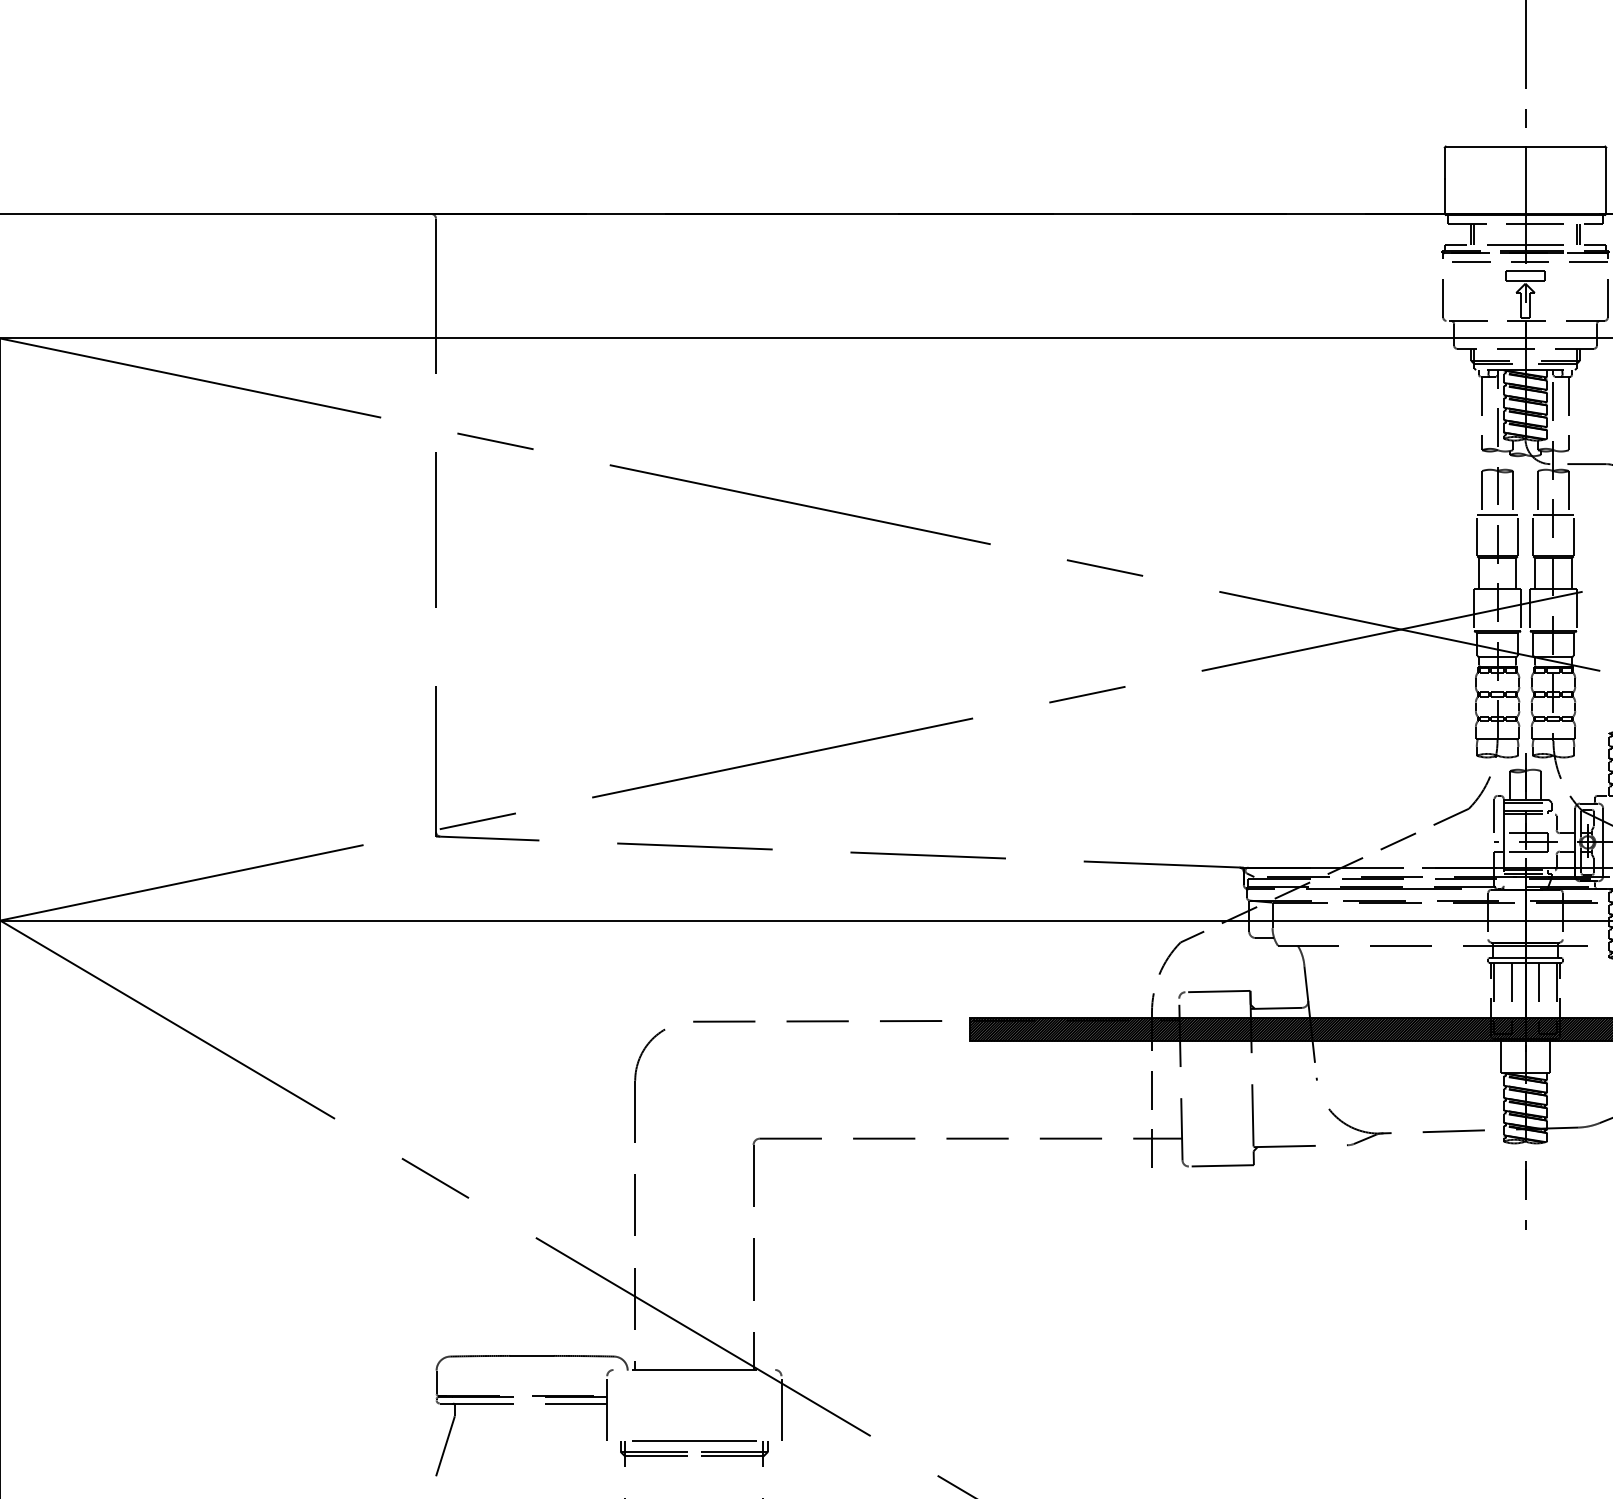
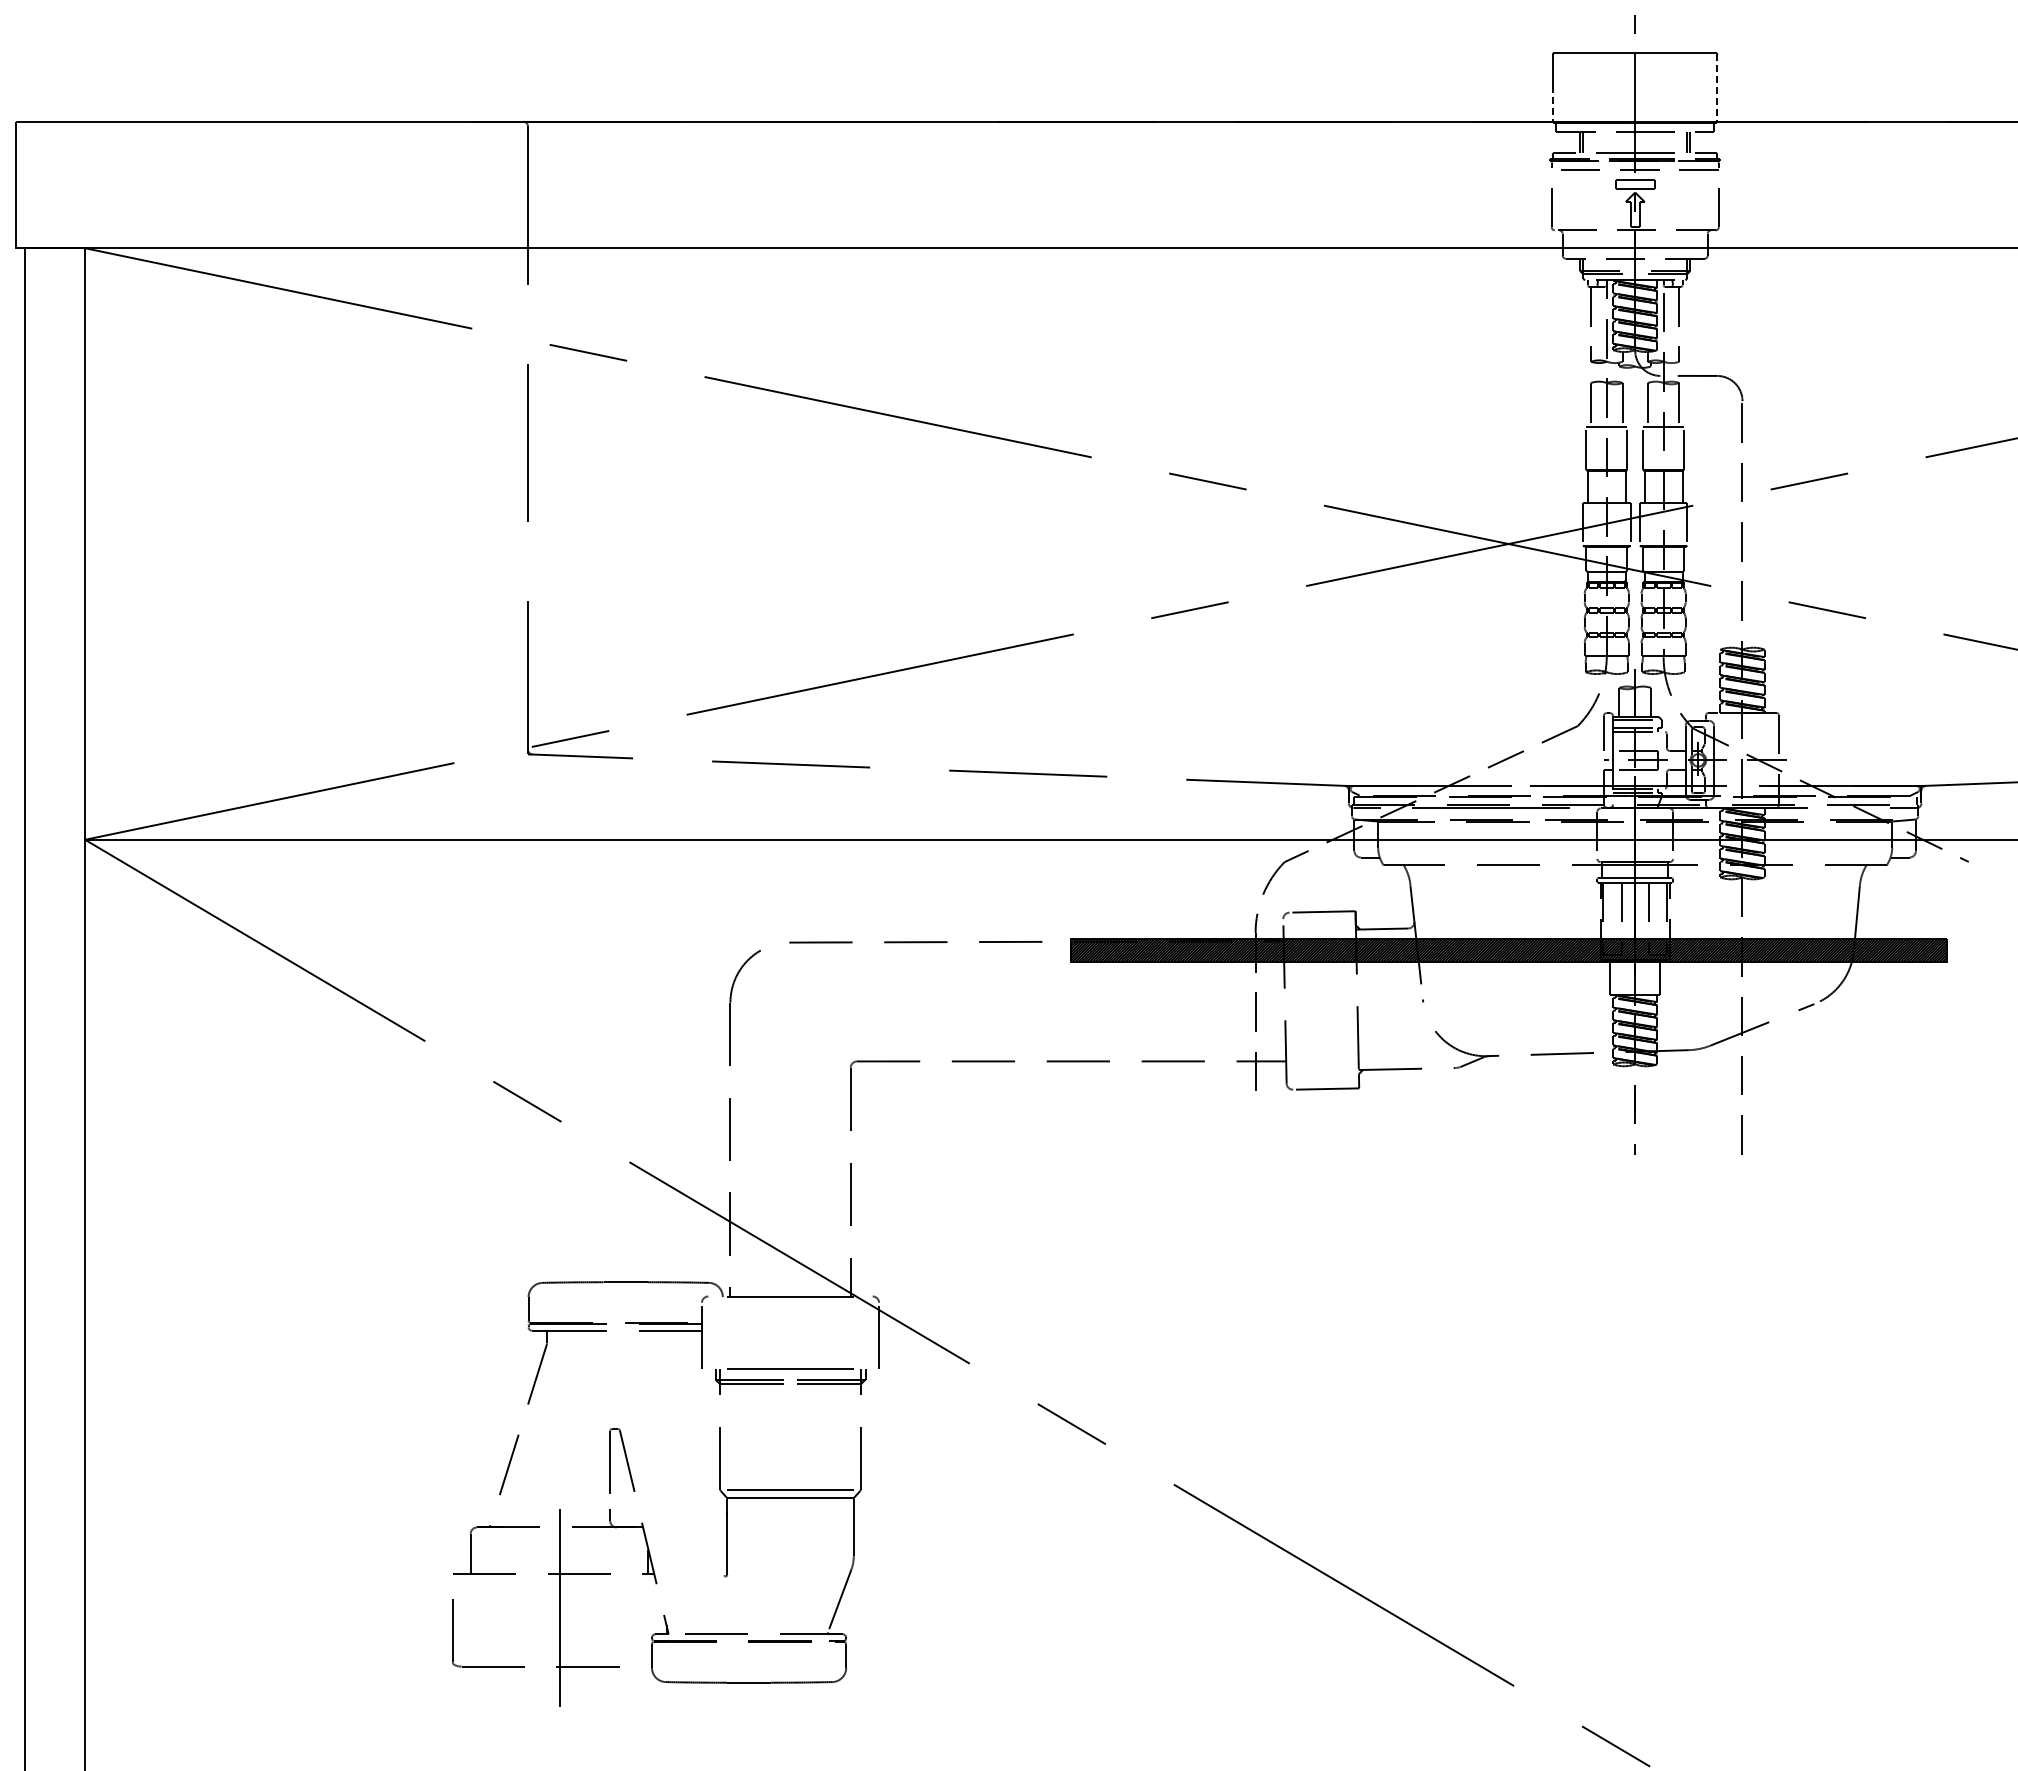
line: (1606, 180) -> (1717, 87), solid -> dashed
line: (1445, 197) -> (1553, 104), solid -> dashed

